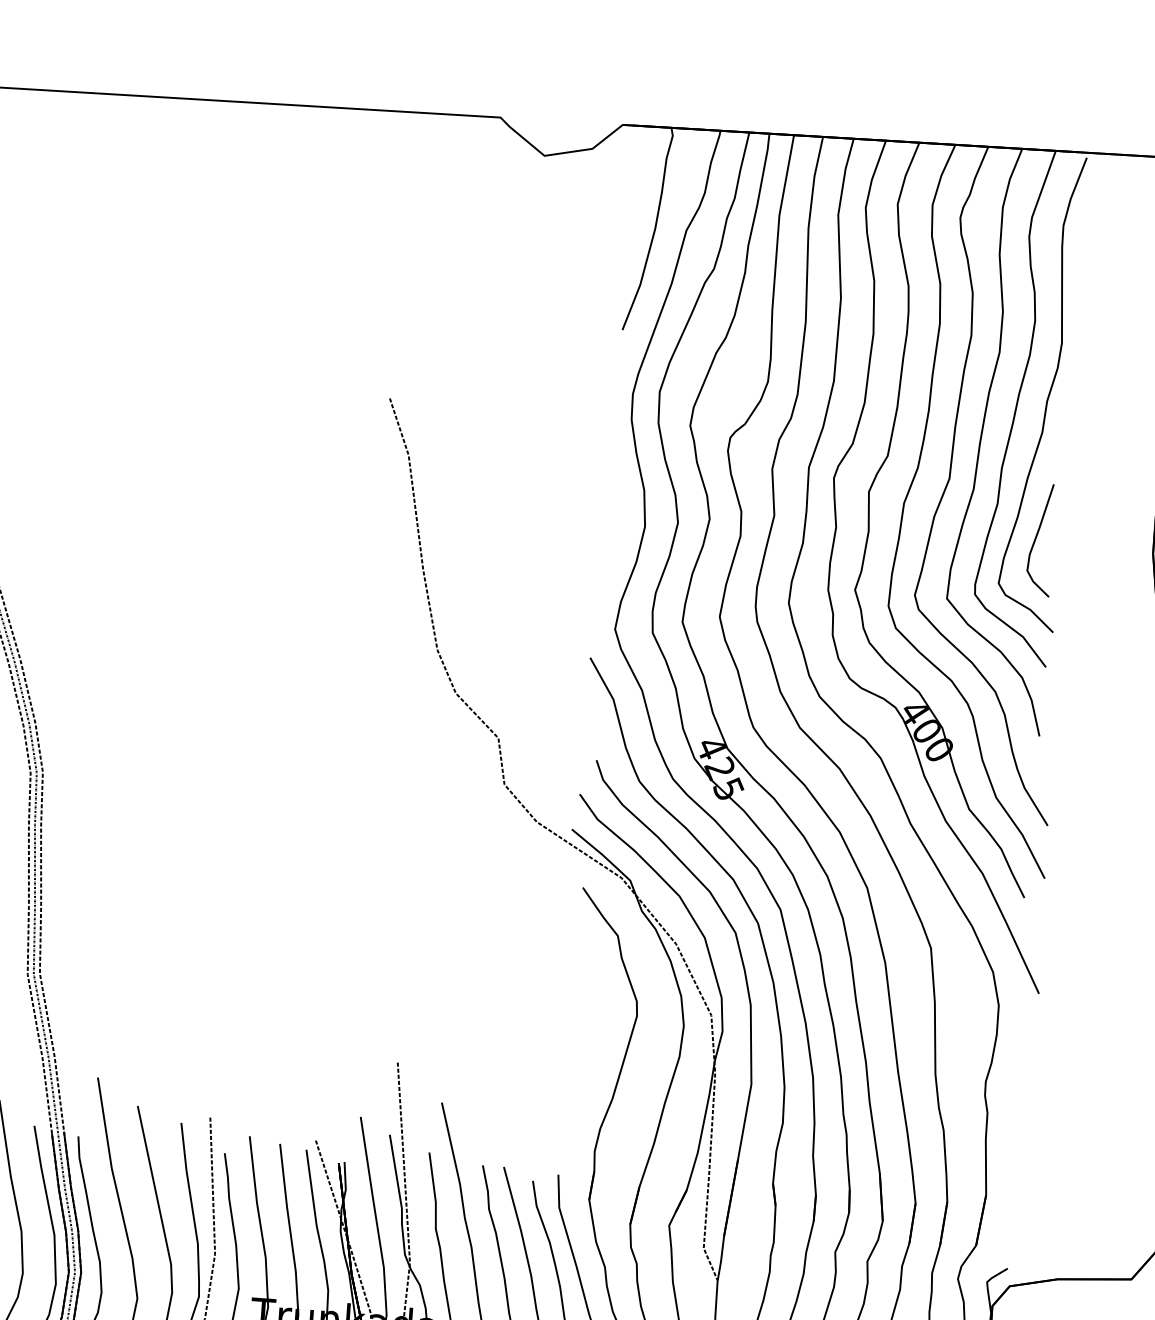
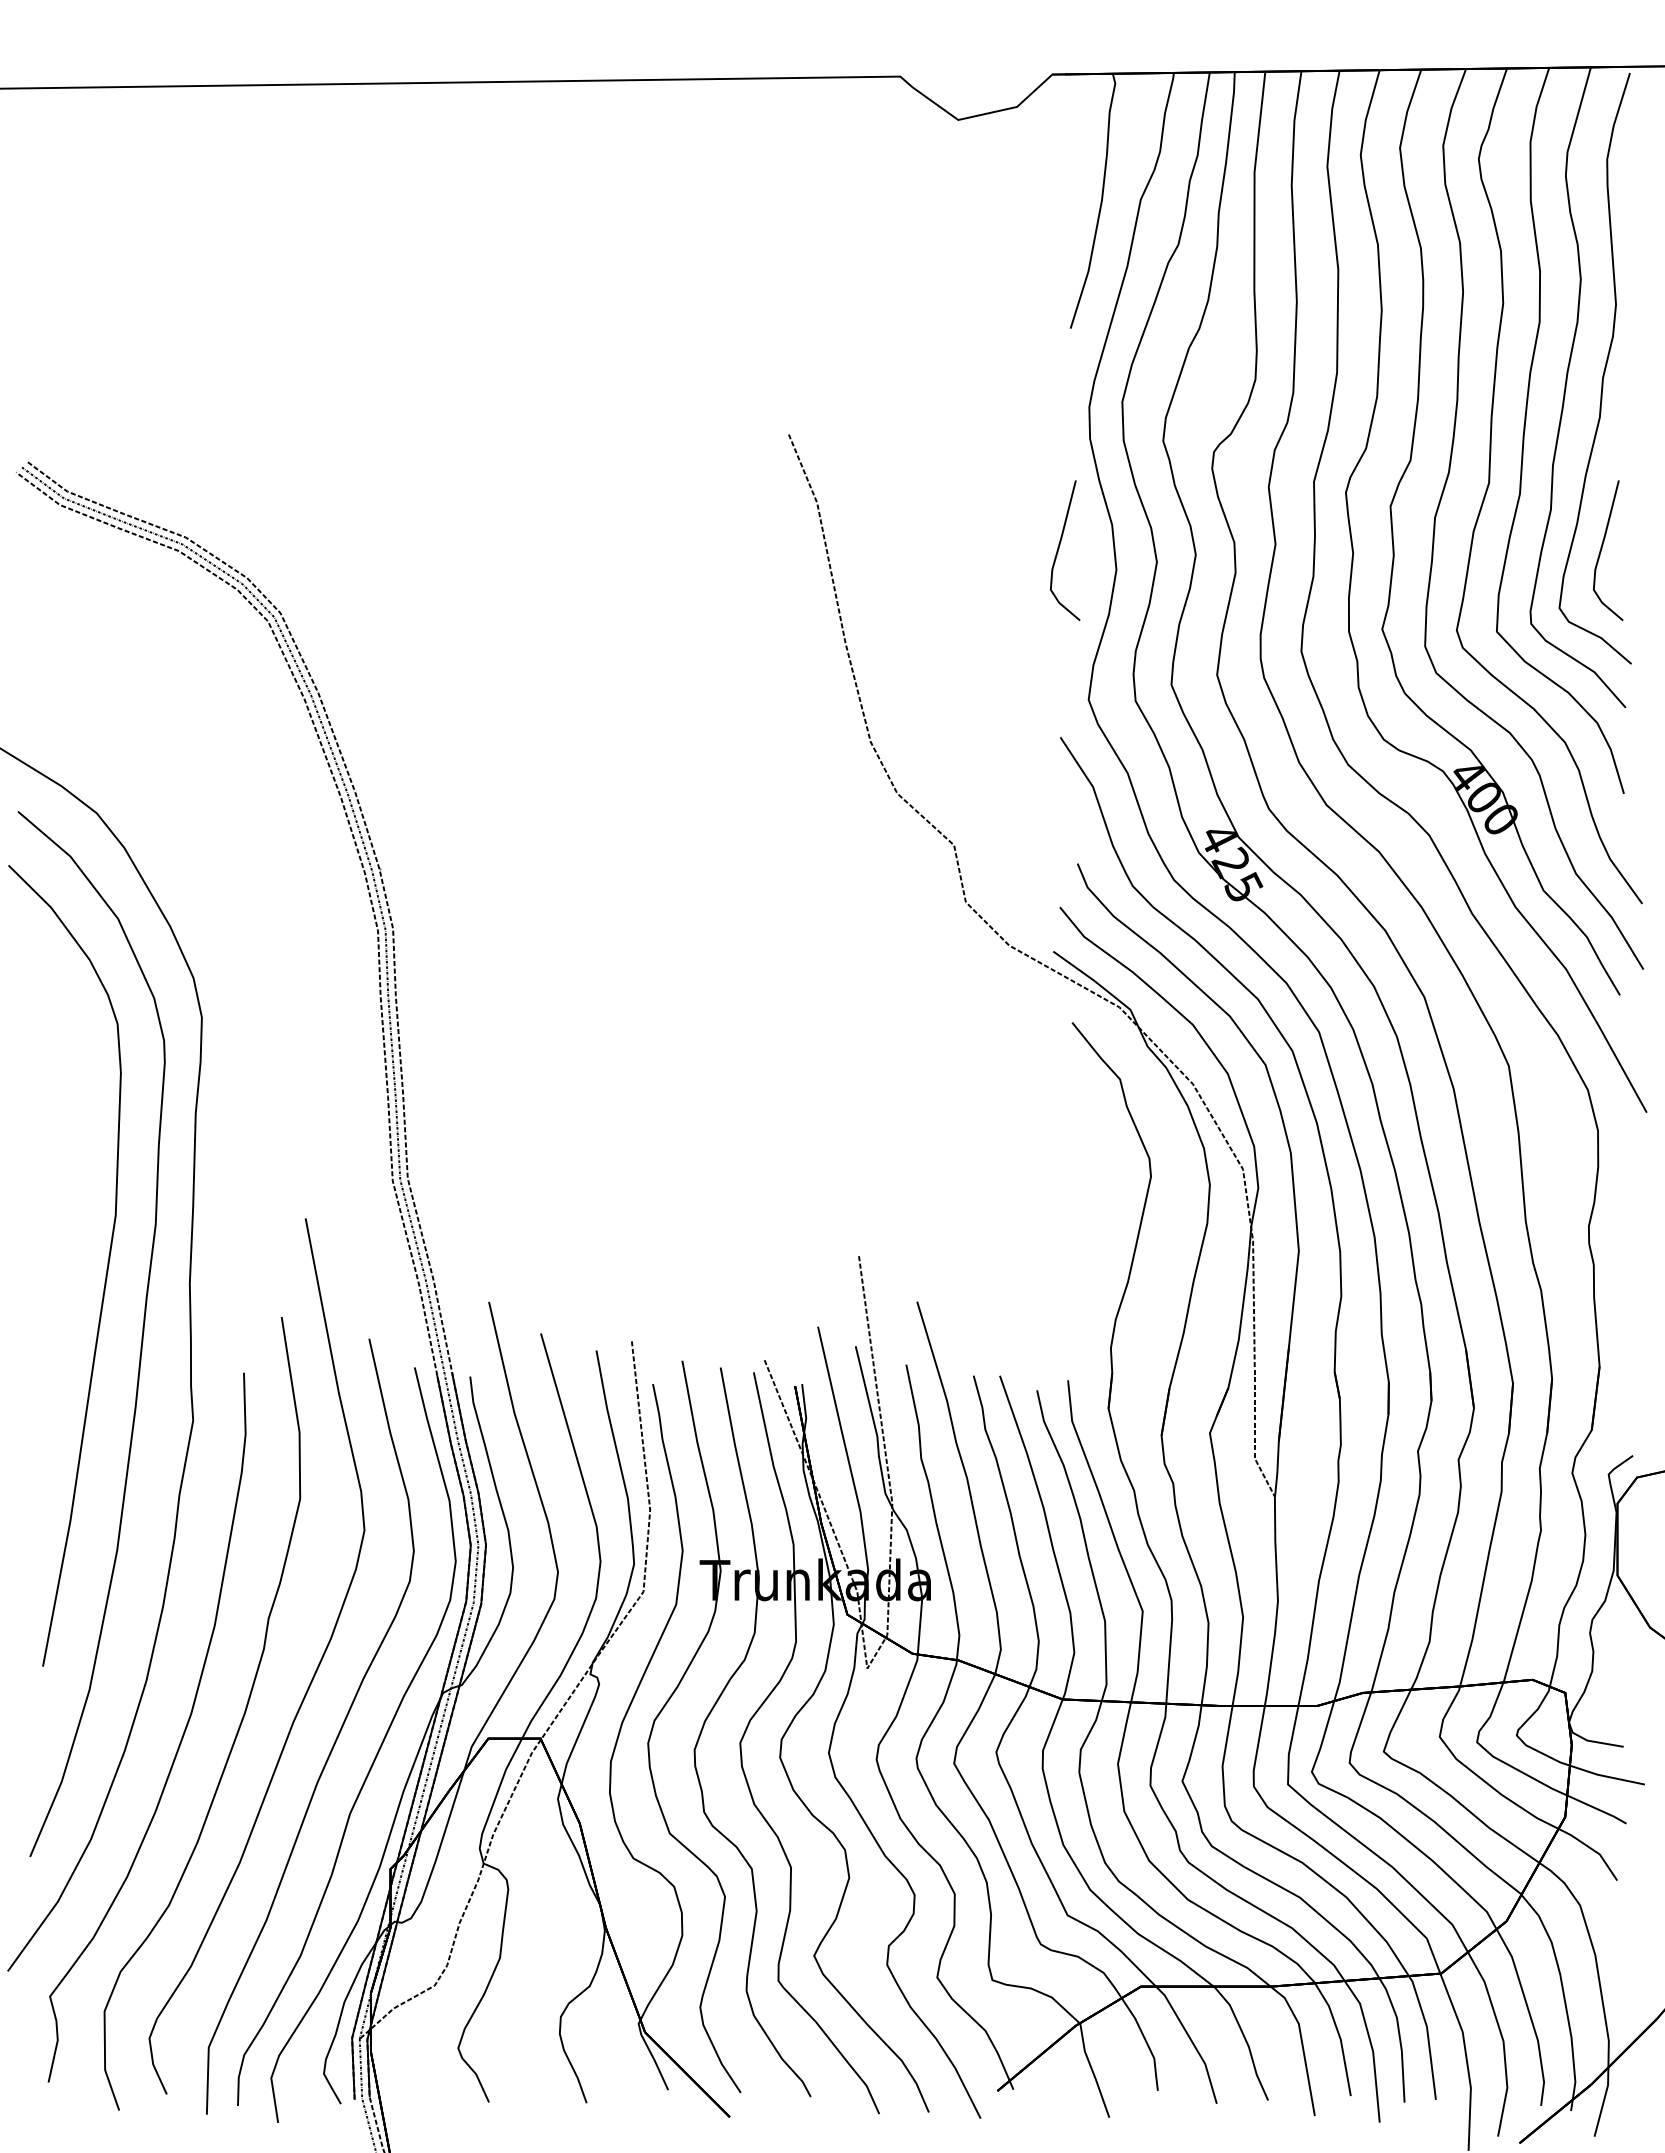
curve: (600, 506) -> (1059, 548), added

